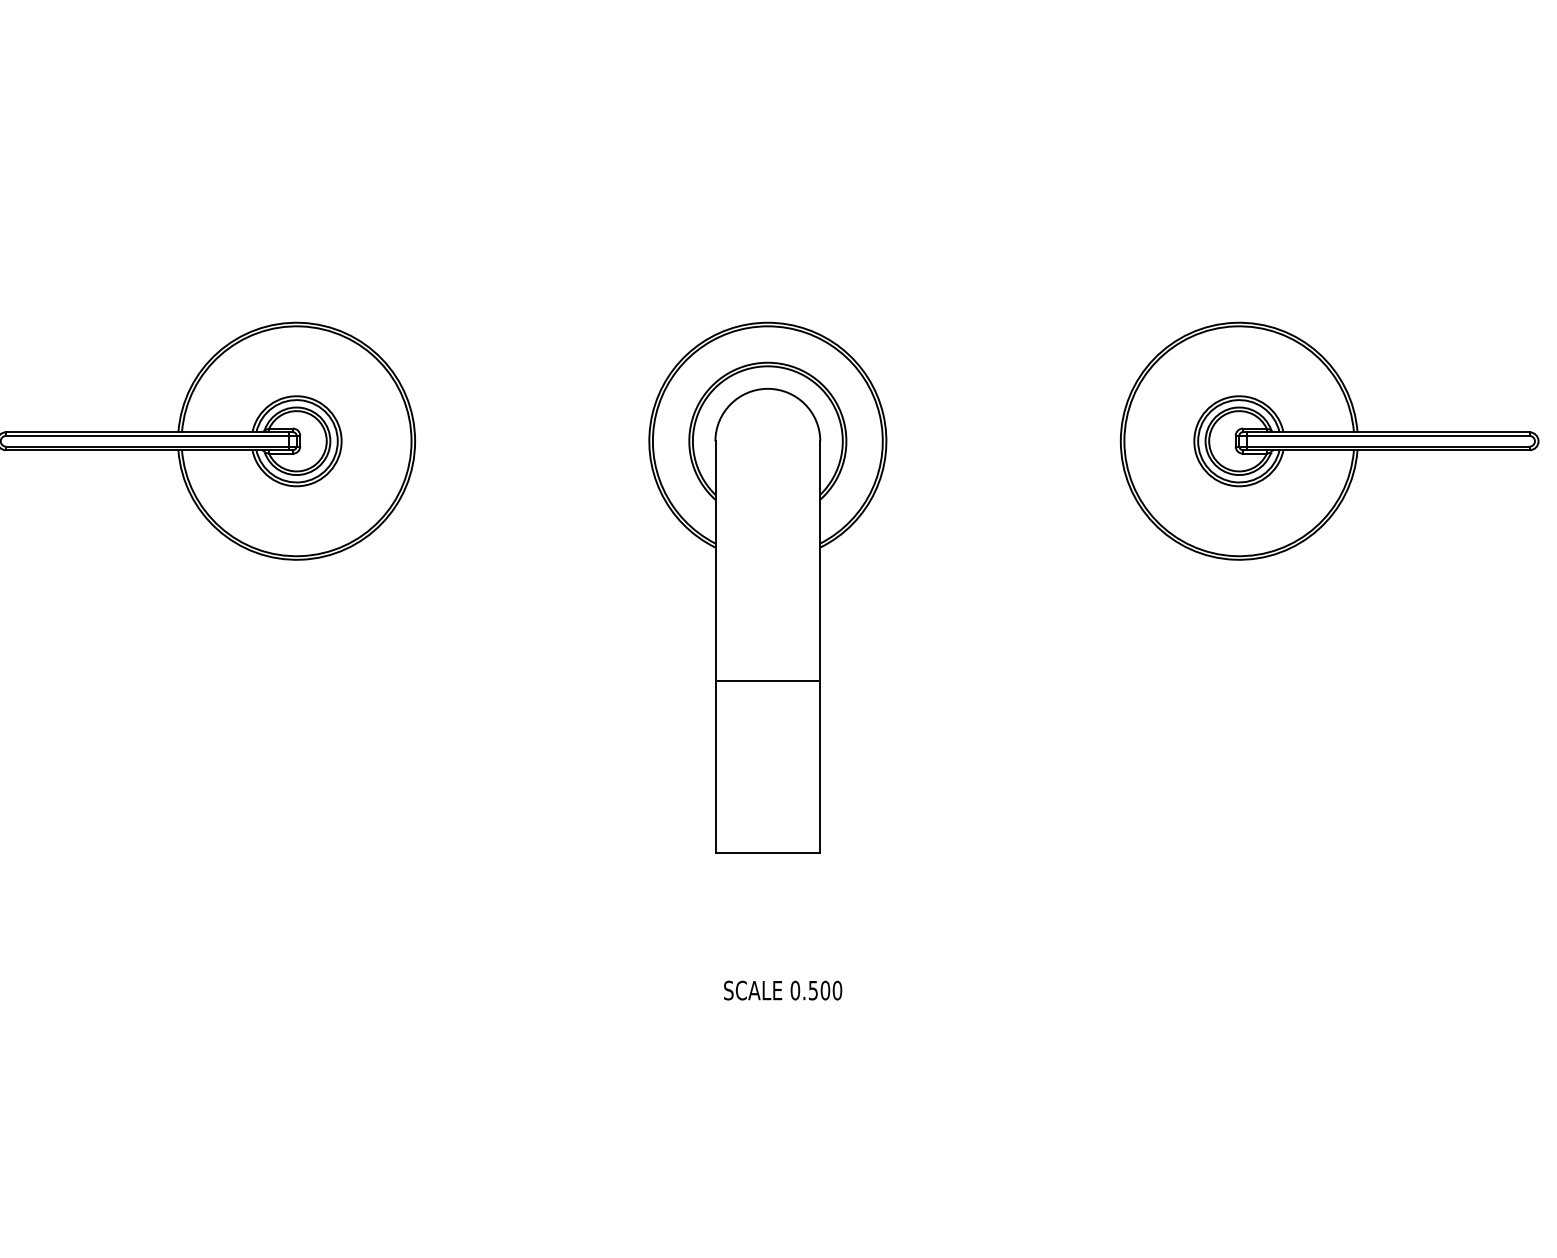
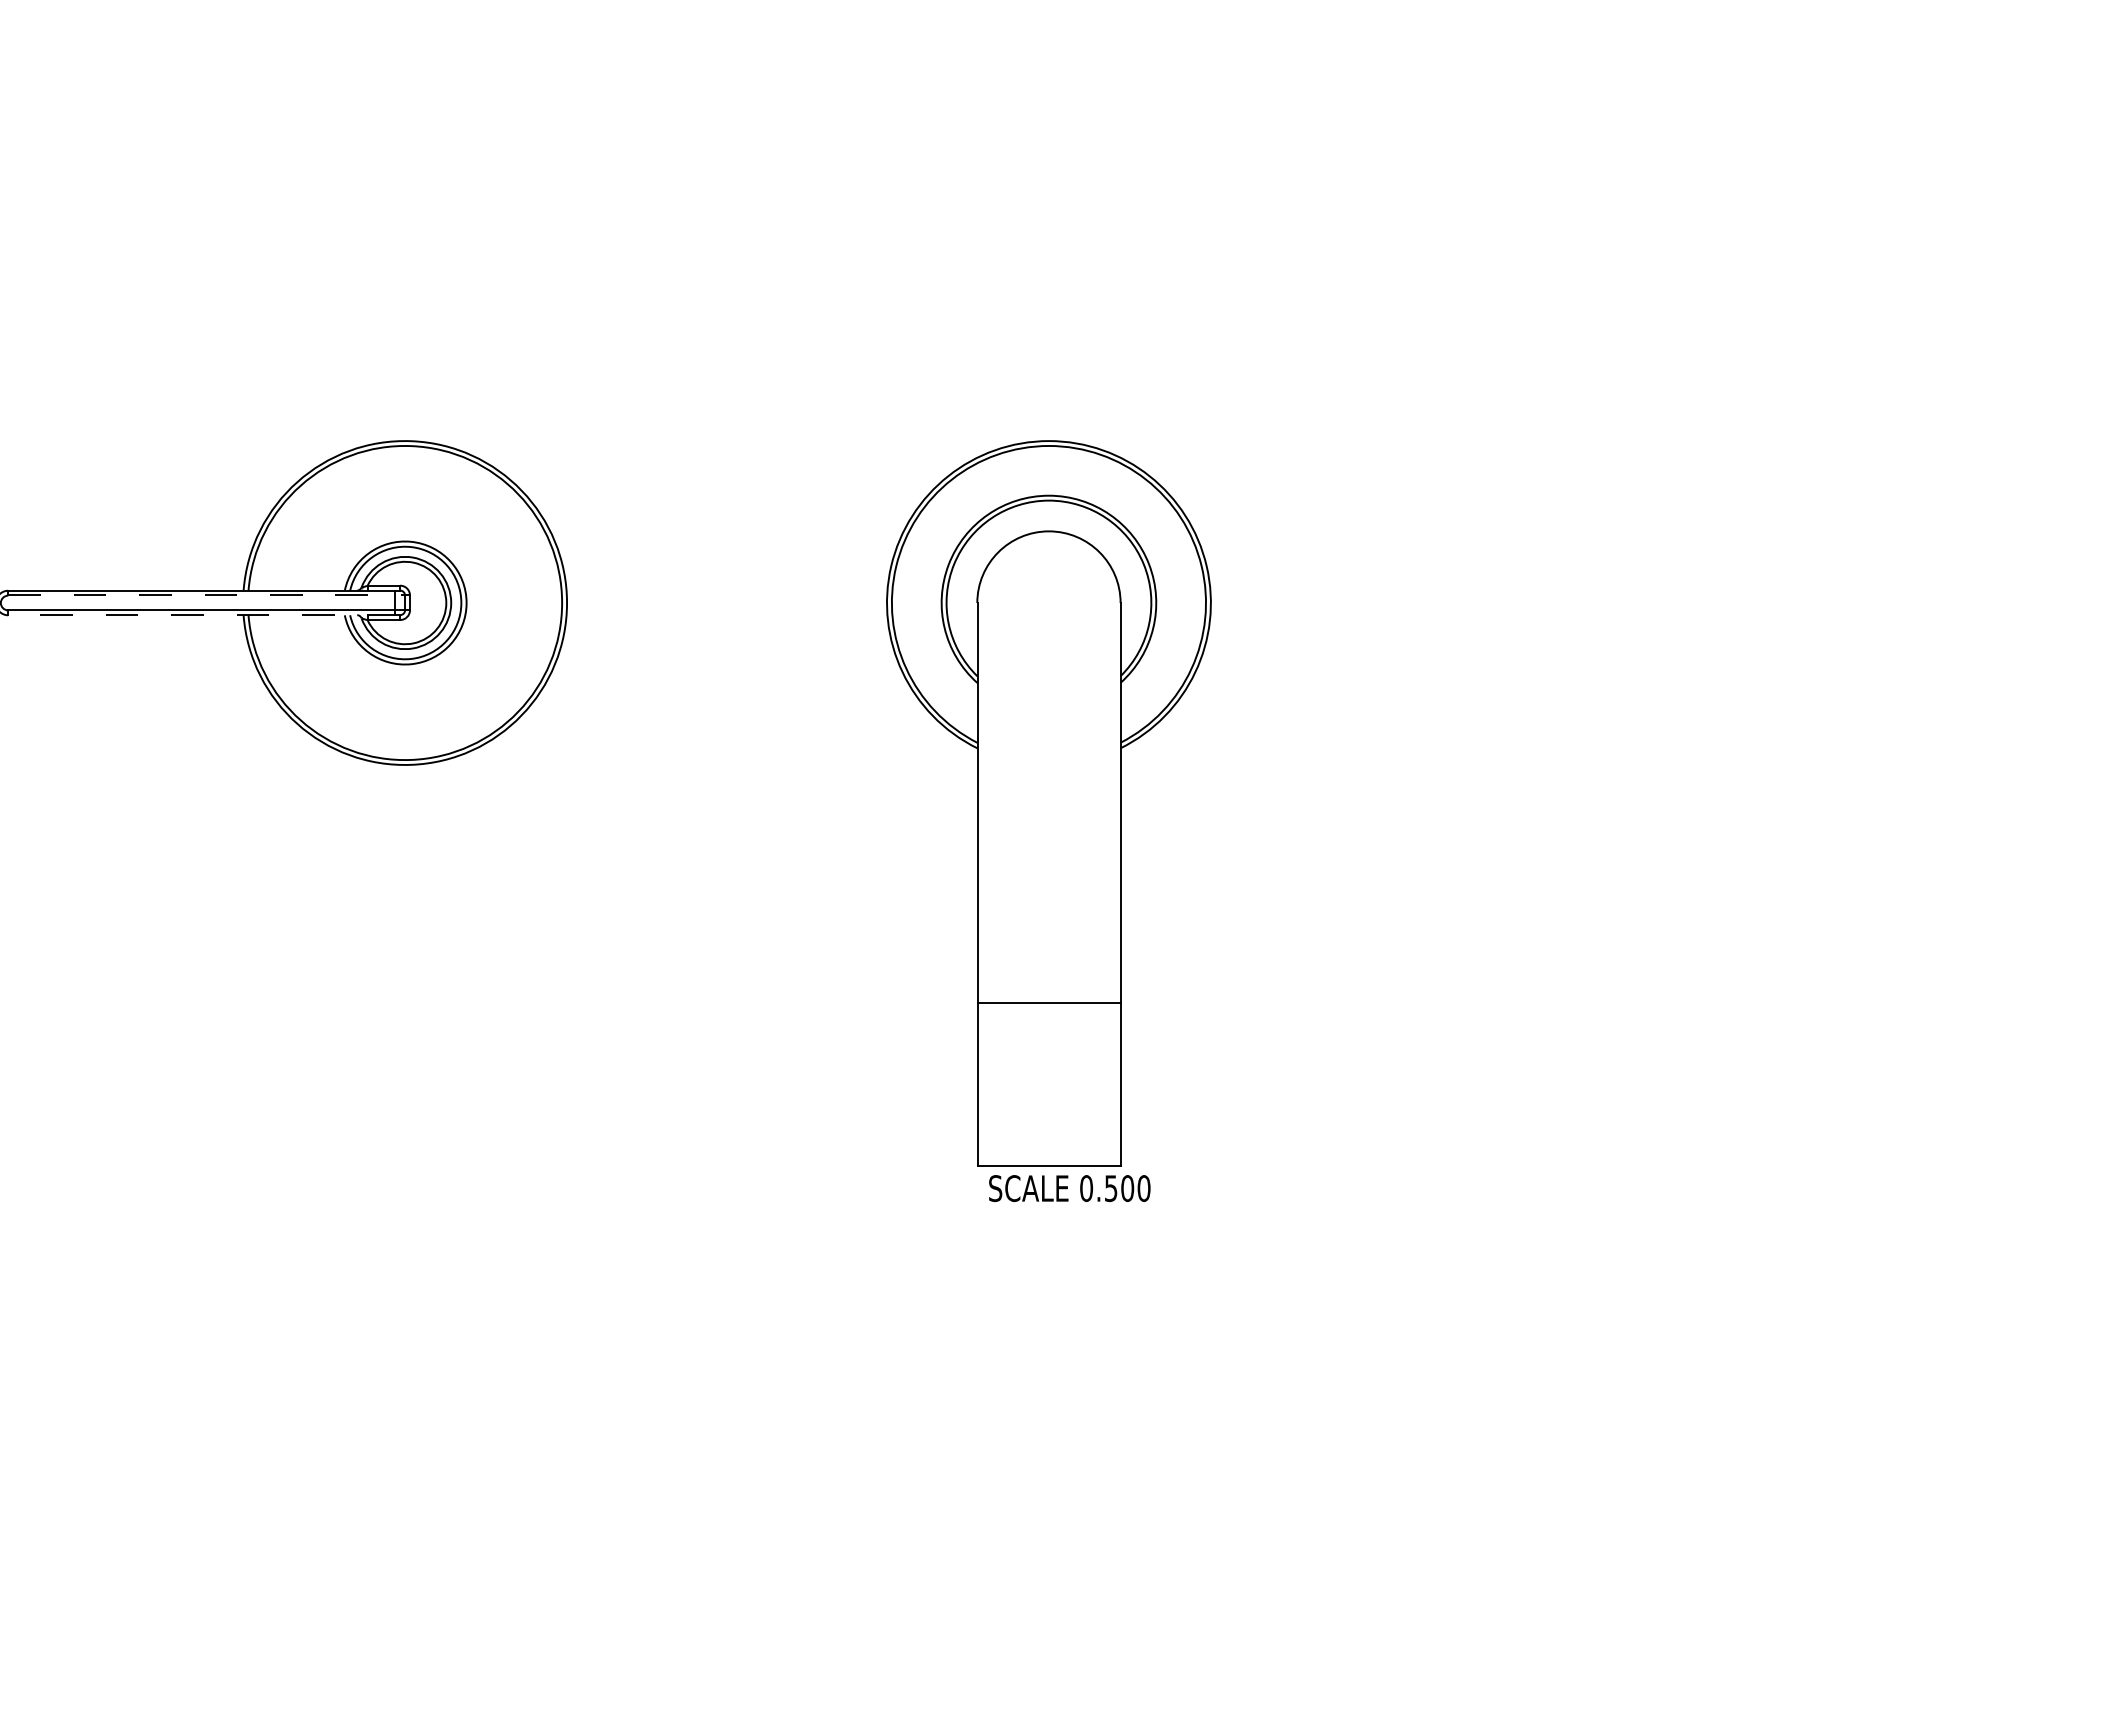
line: (153, 435) -> (209, 595), solid -> dashed
part: (1329, 440) -> (1816, 602), removed
line: (149, 450) -> (204, 615), solid -> dashed
line: (767, 680) -> (1048, 1003), moved
text: (782, 990) -> (1069, 1188), moved

